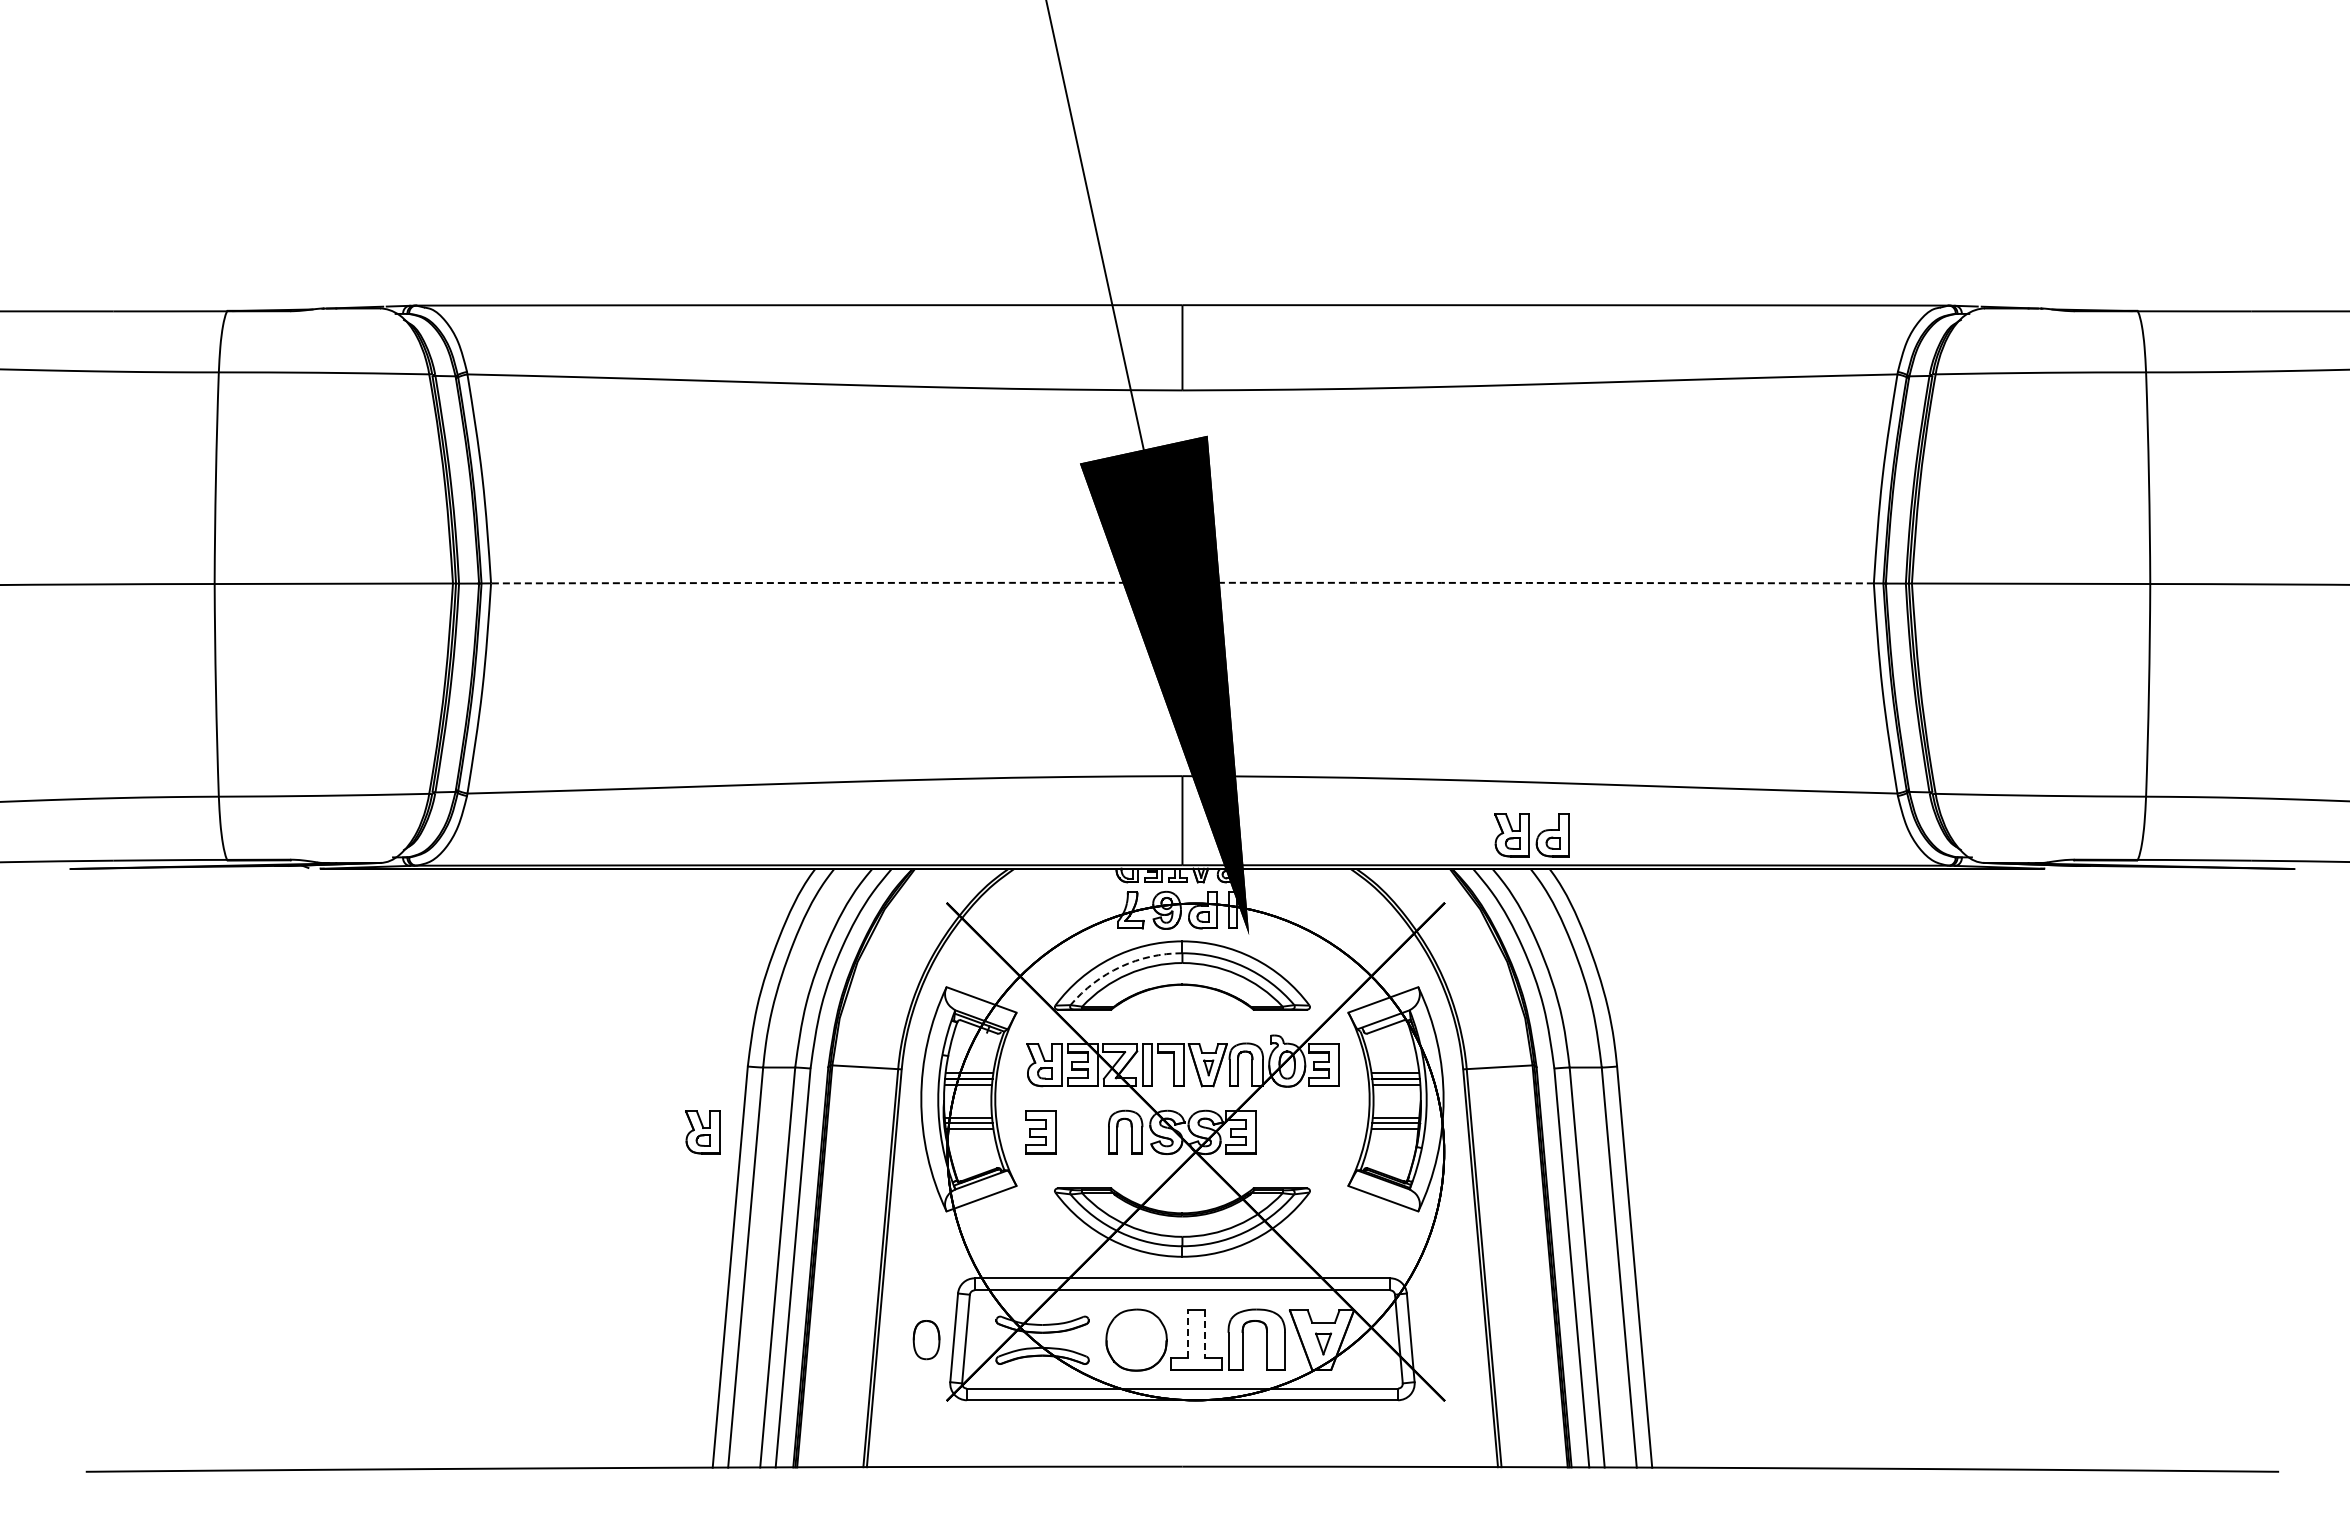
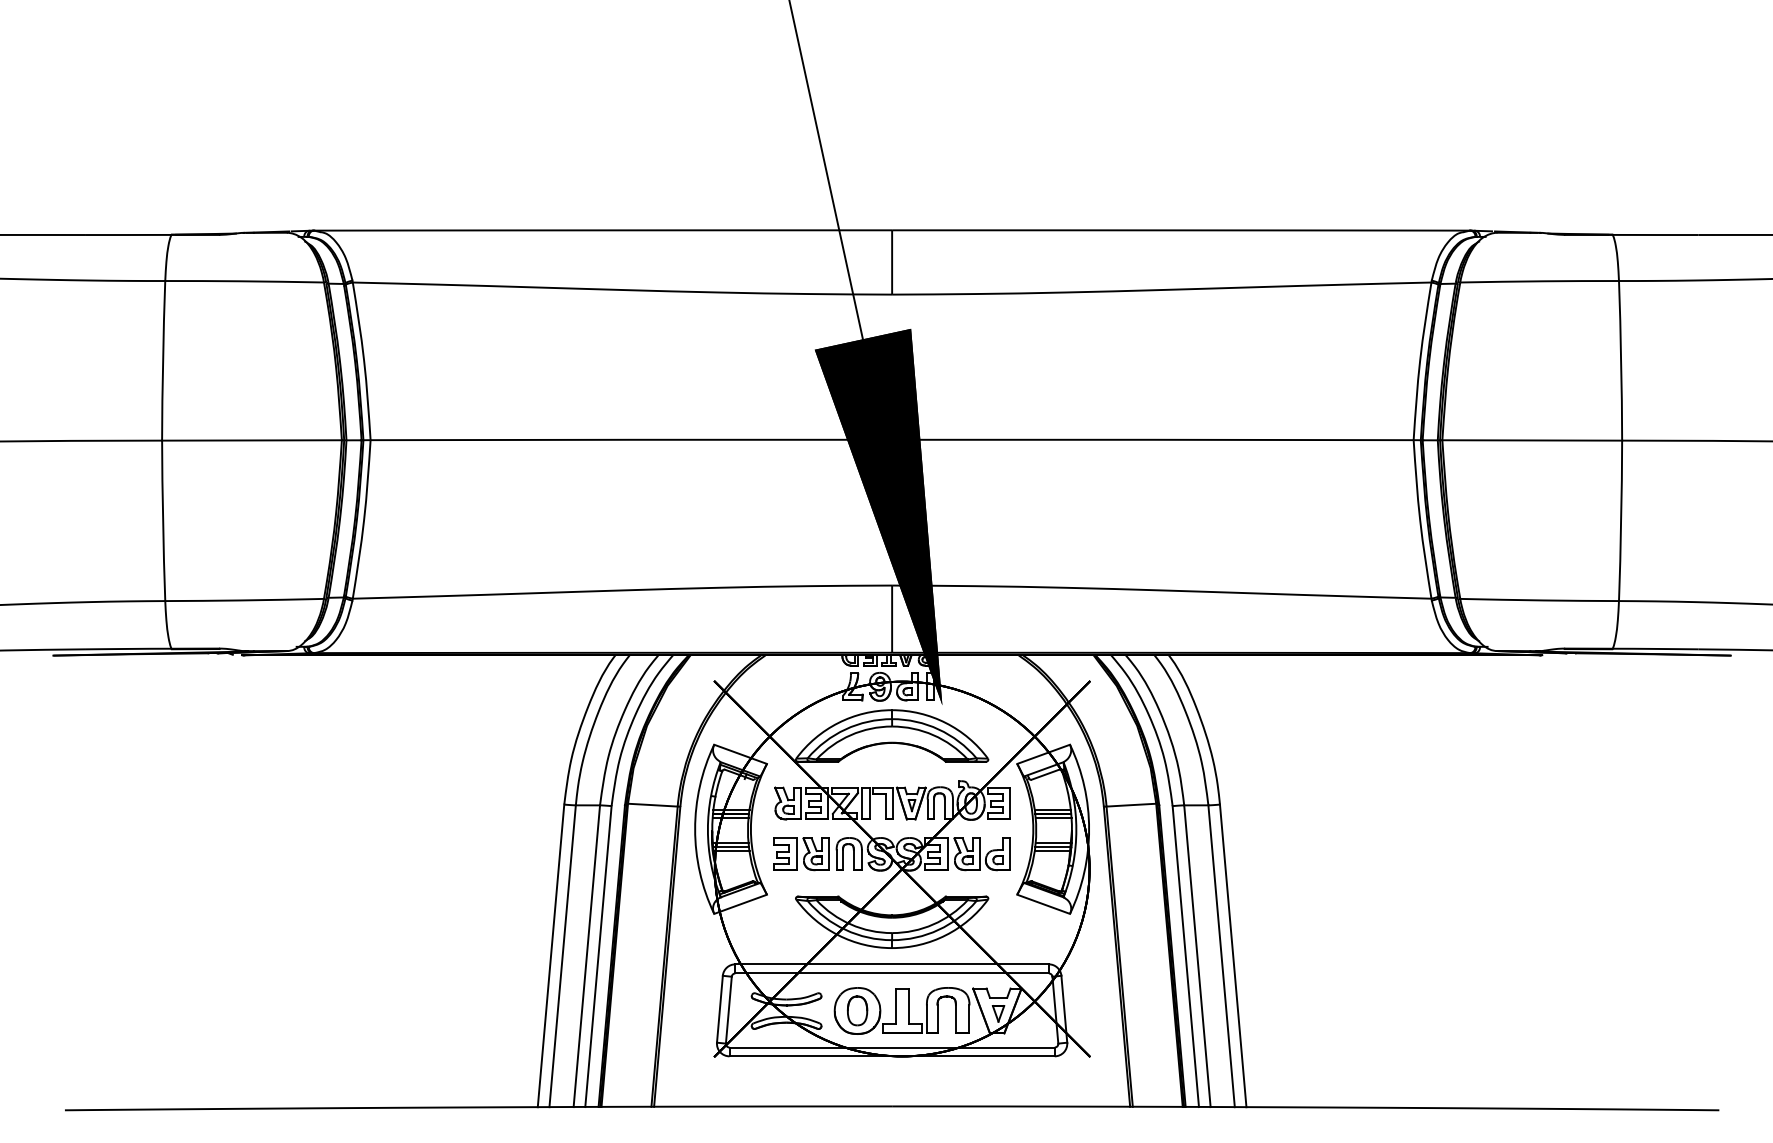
arc: (1182, 582) -> (892, 439), dashed -> solid
part: (1531, 835) -> (981, 854), moved
arc: (1120, 966) -> (845, 729), dashed -> solid
part: (702, 1132) -> (815, 854), moved
line: (1188, 1334) -> (896, 1006), dashed -> solid
line: (1204, 1334) -> (908, 1006), dashed -> solid
part: (926, 1340) -> (857, 1011), moved

